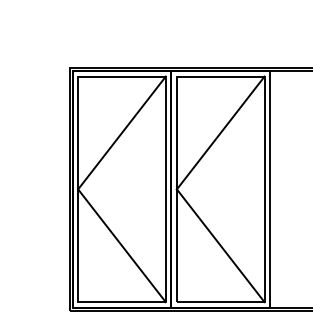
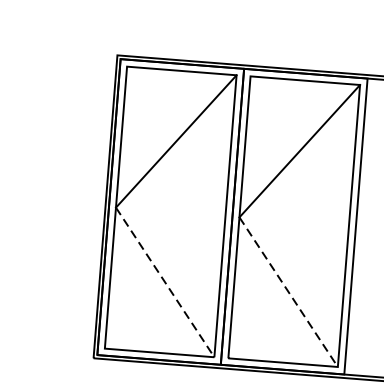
line: (122, 246) -> (165, 283), solid -> dashed
line: (221, 246) -> (289, 293), solid -> dashed

